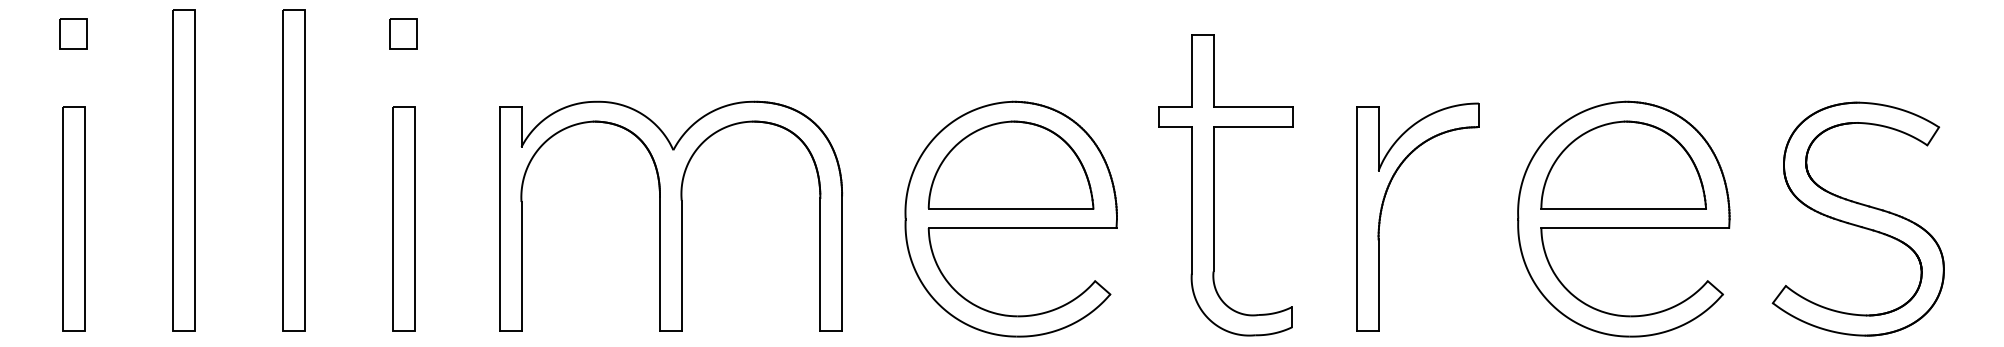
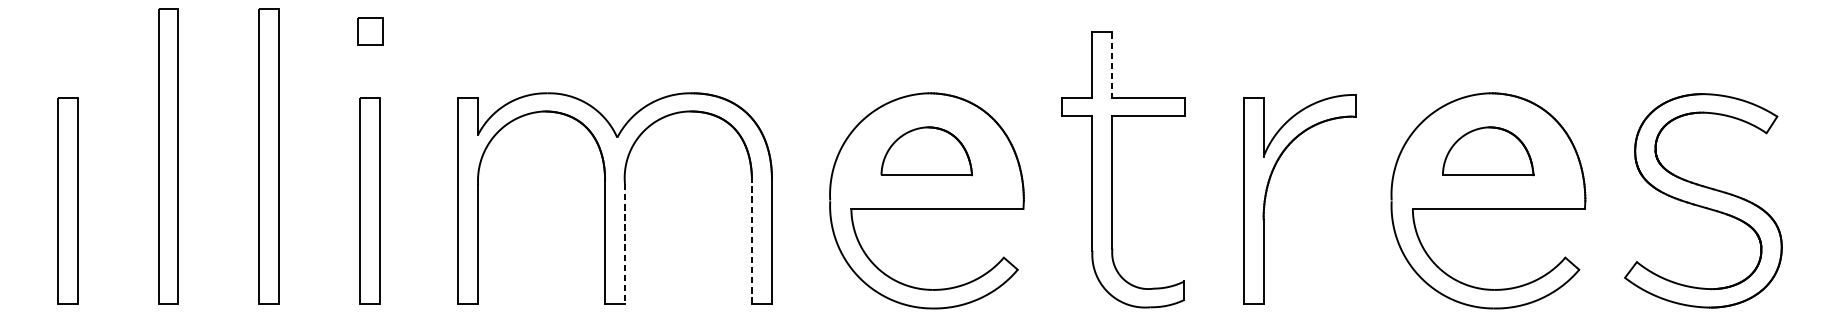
part: (73, 33) -> (67, 30), removed
line: (1213, 71) -> (1112, 65), solid -> dashed
part: (1010, 164) -> (926, 150), size x0.6
part: (1623, 164) -> (1488, 150), size x0.6
line: (820, 264) -> (752, 242), solid -> dashed
line: (681, 266) -> (624, 244), solid -> dashed

